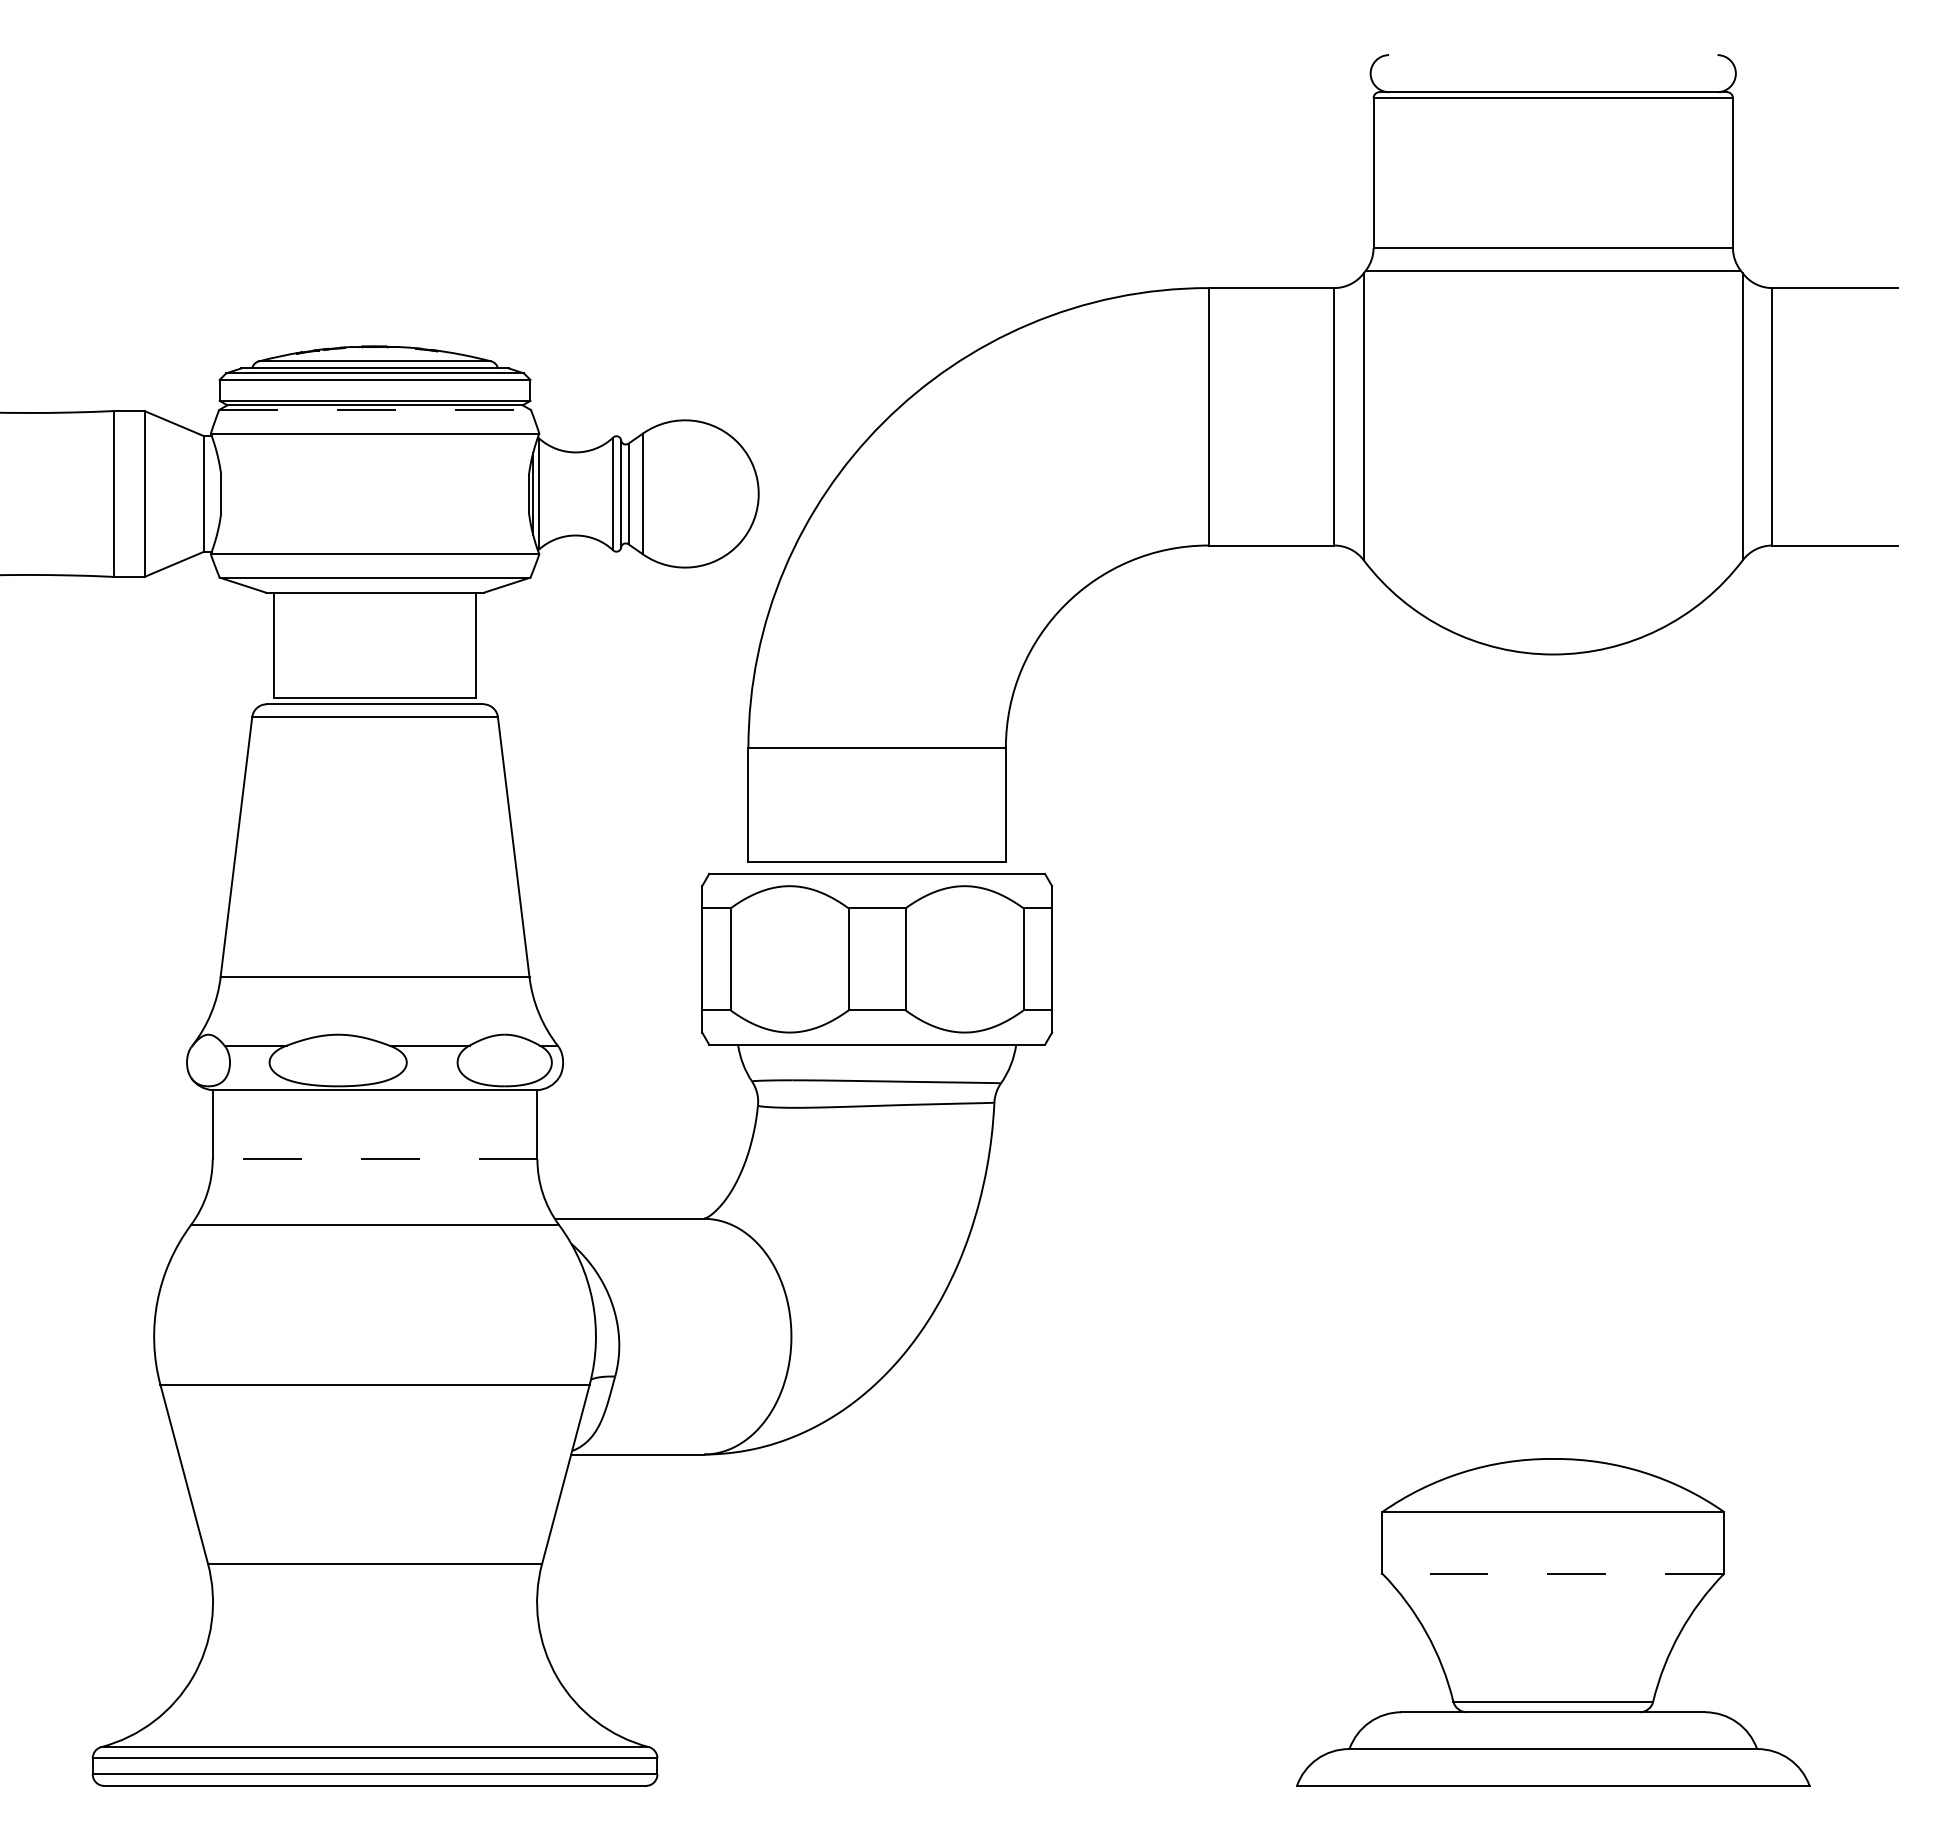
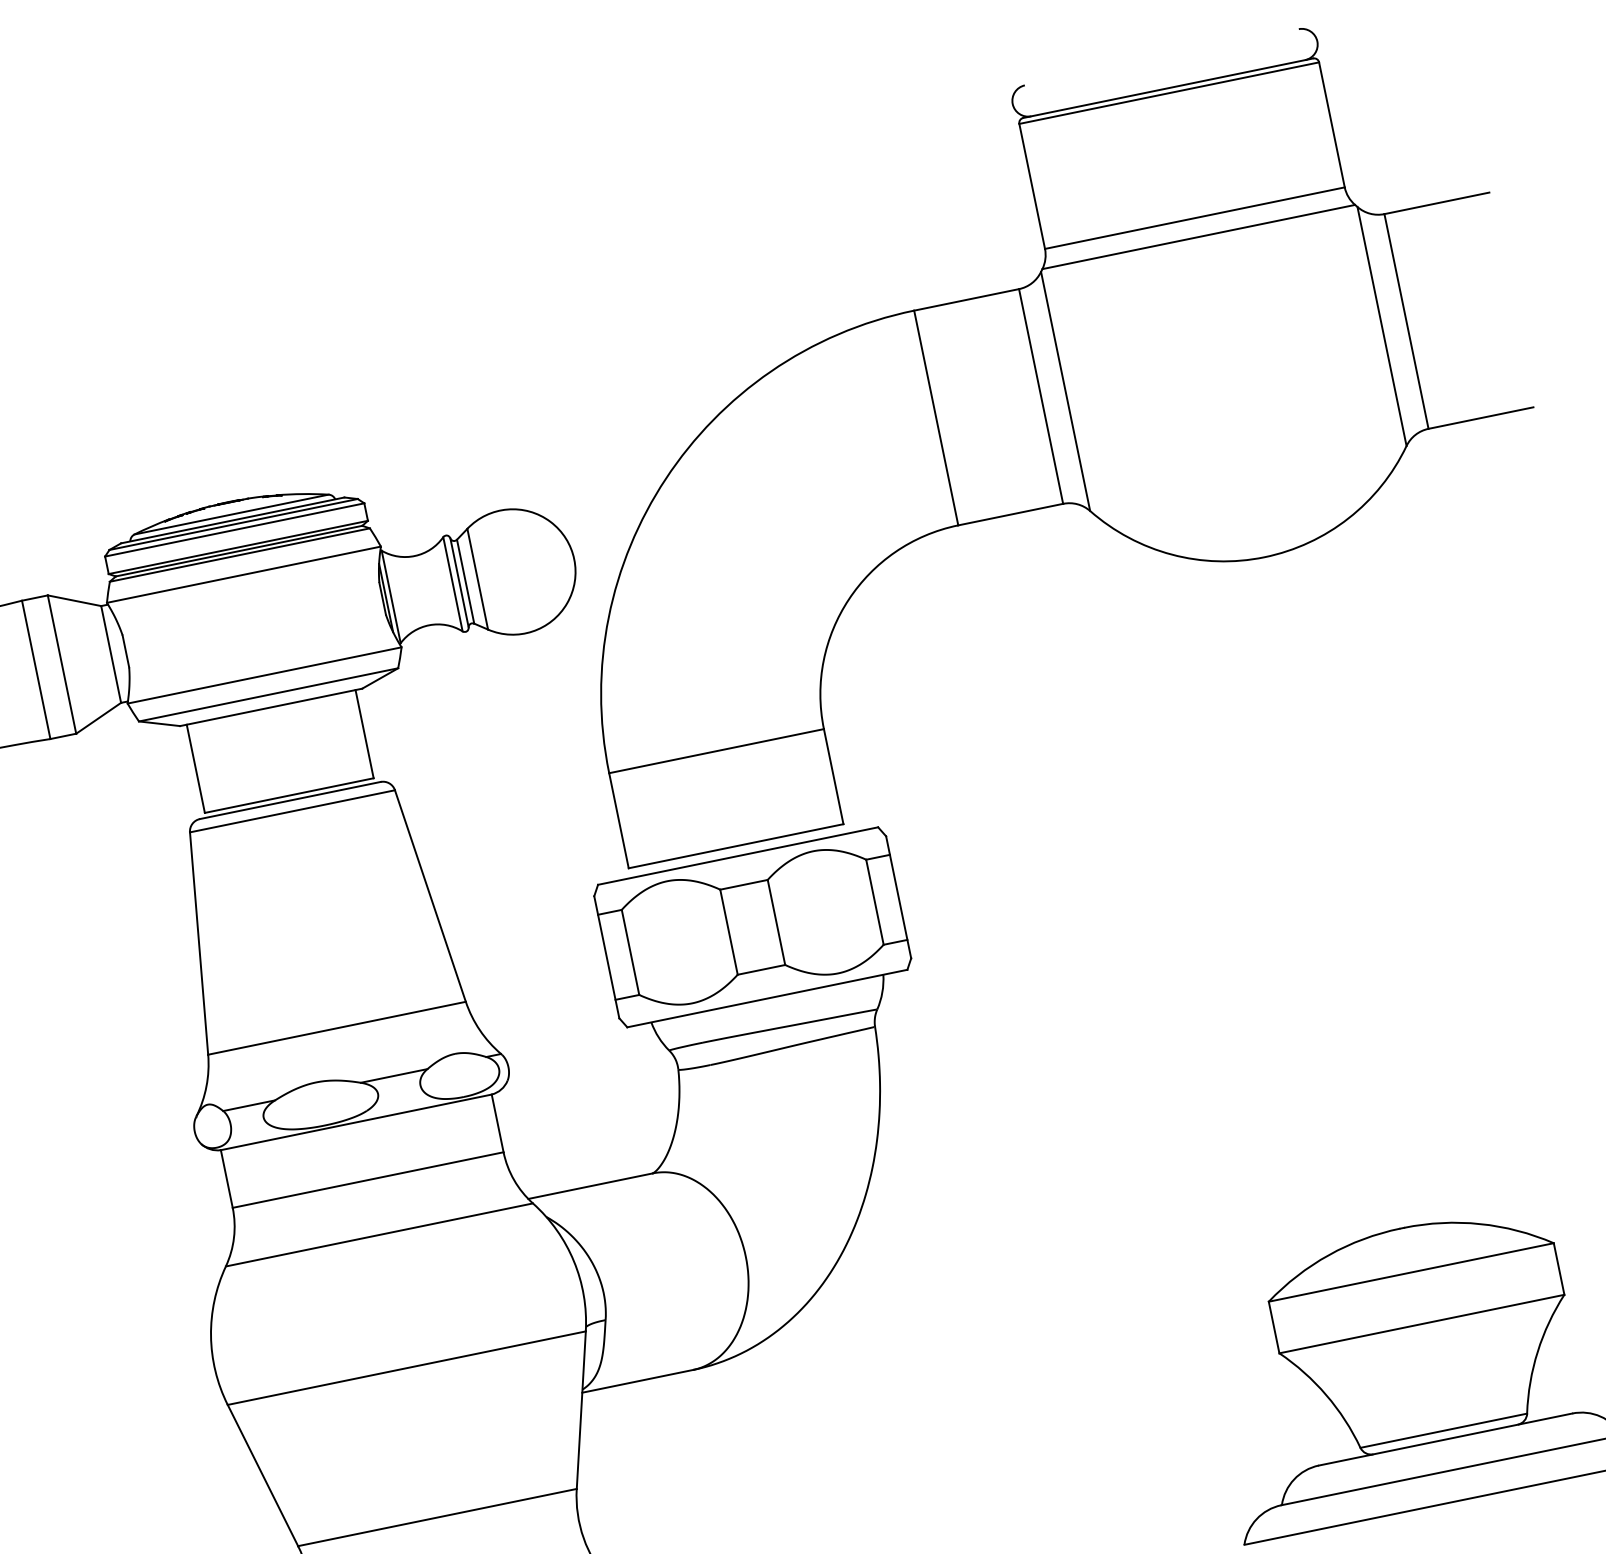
line: (375, 410) -> (240, 555), dashed -> solid
line: (374, 1159) -> (367, 1180), dashed -> solid
line: (1553, 1573) -> (1422, 1323), dashed -> solid

